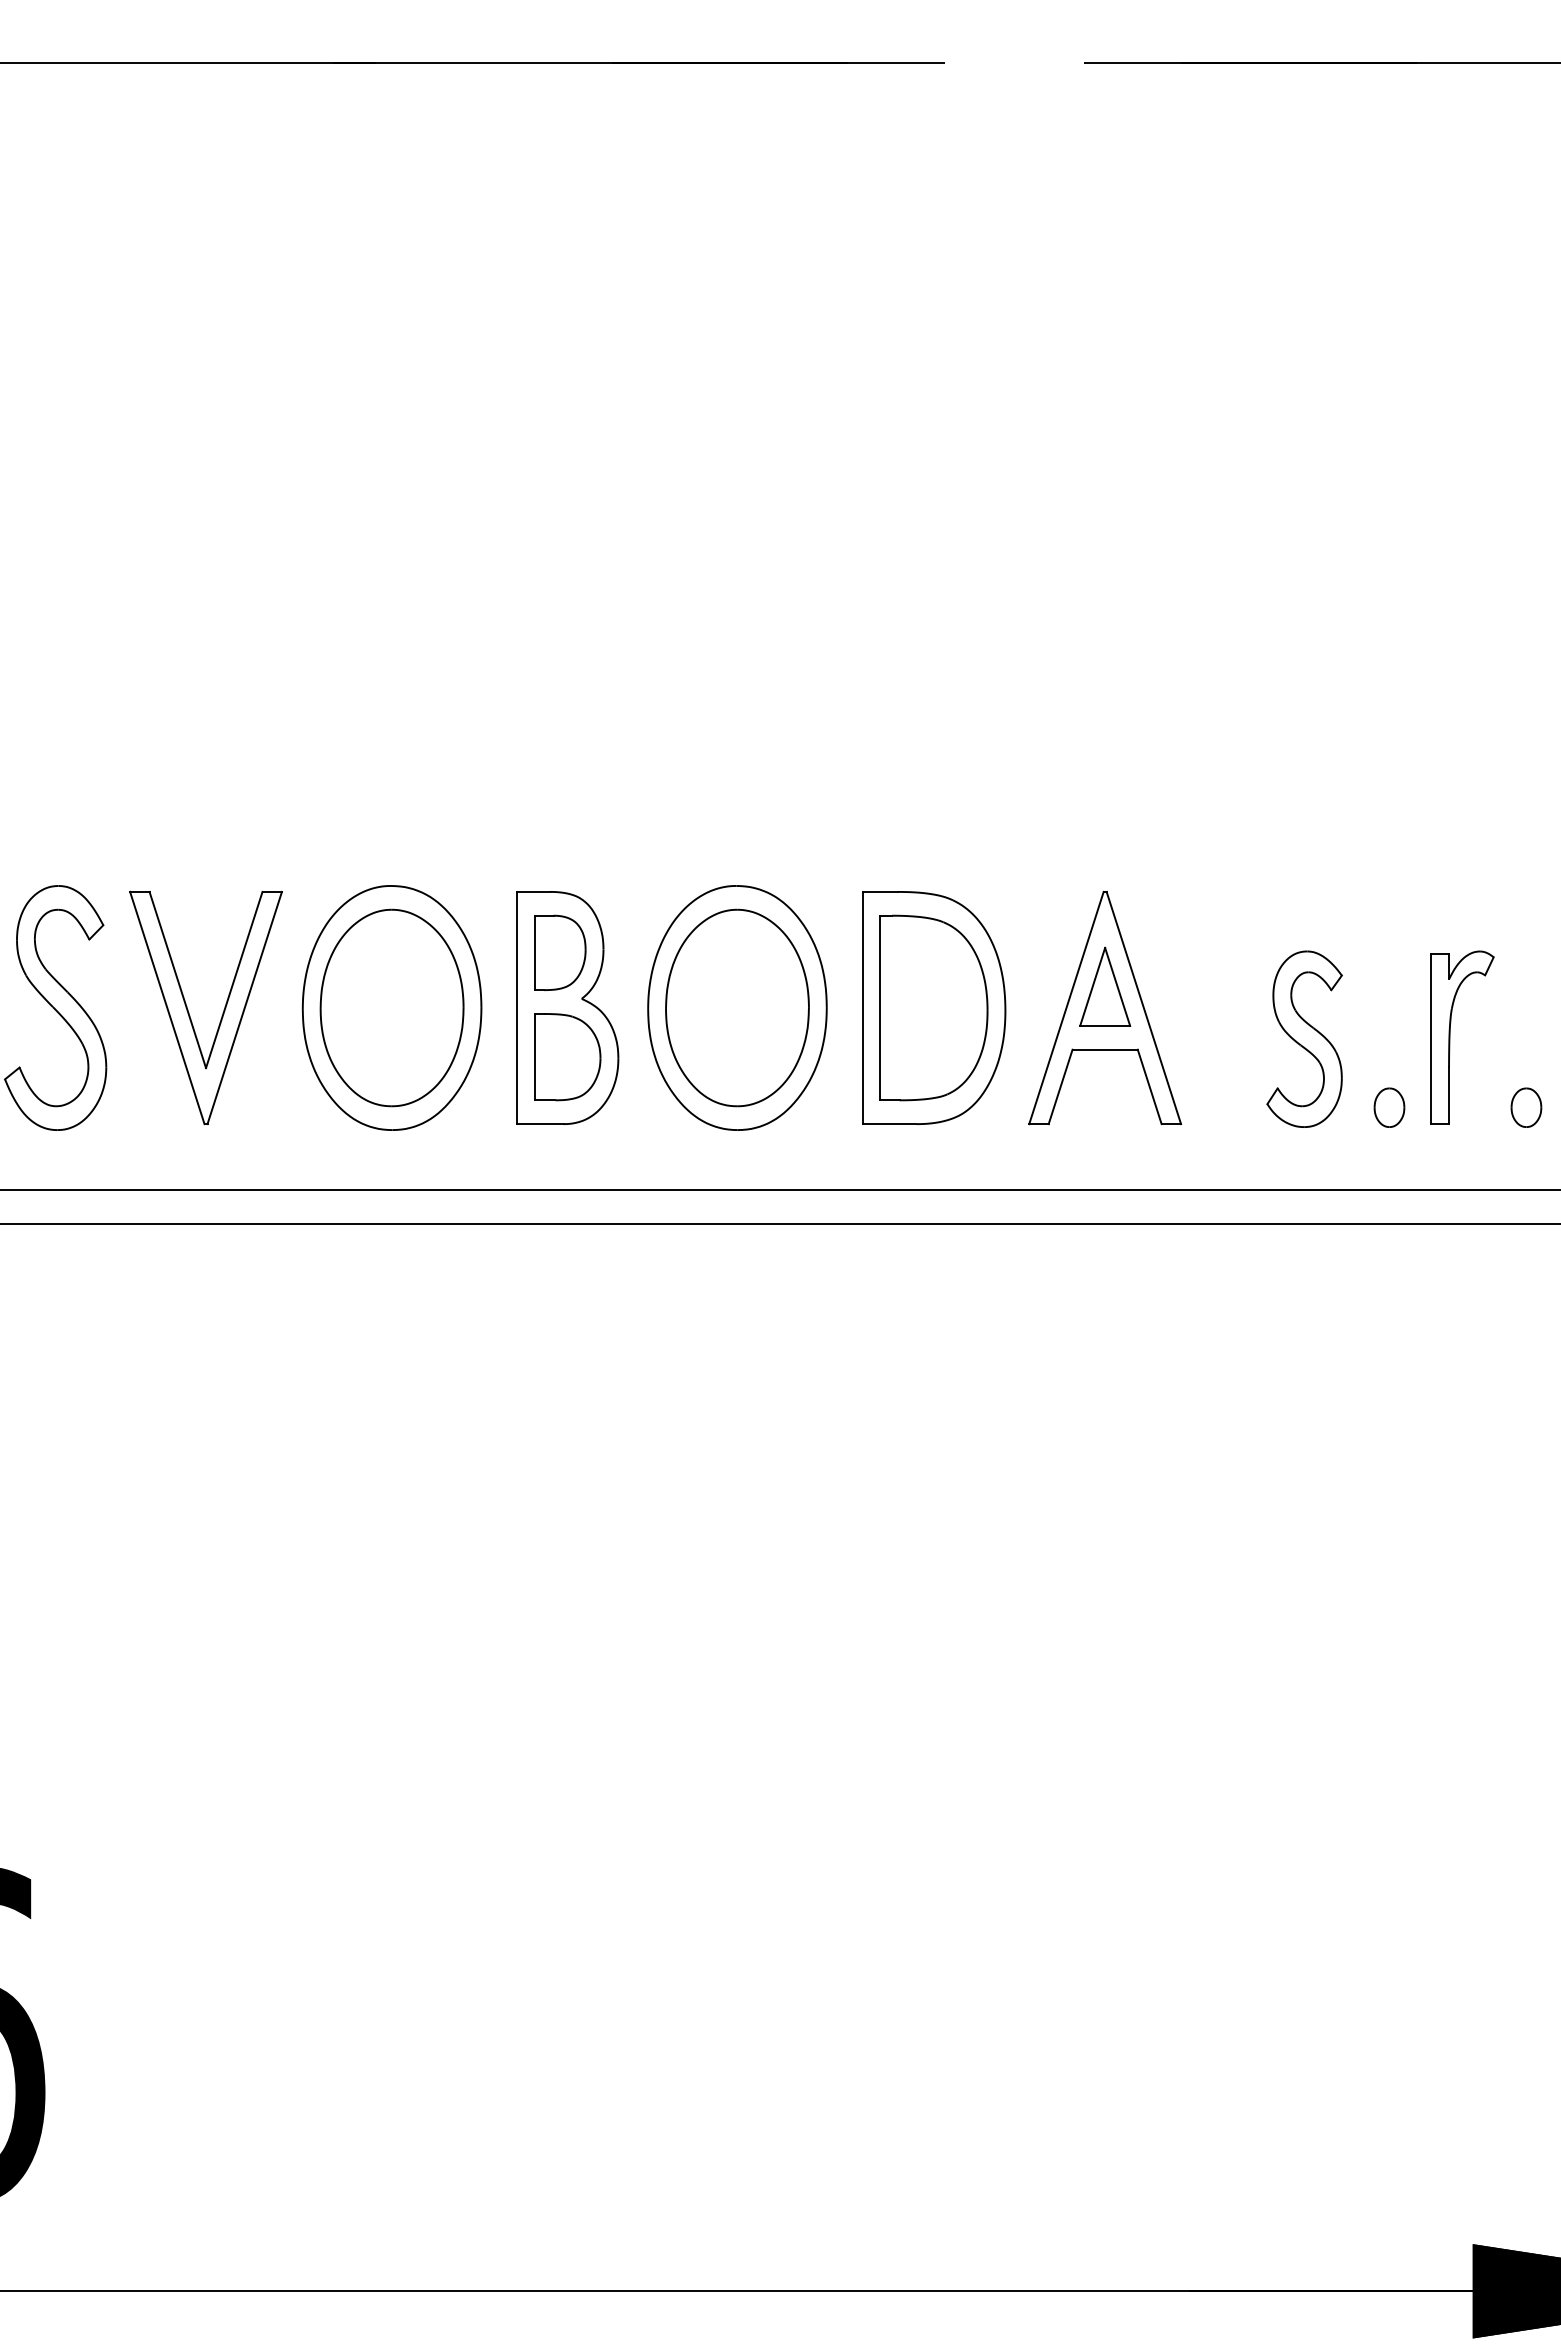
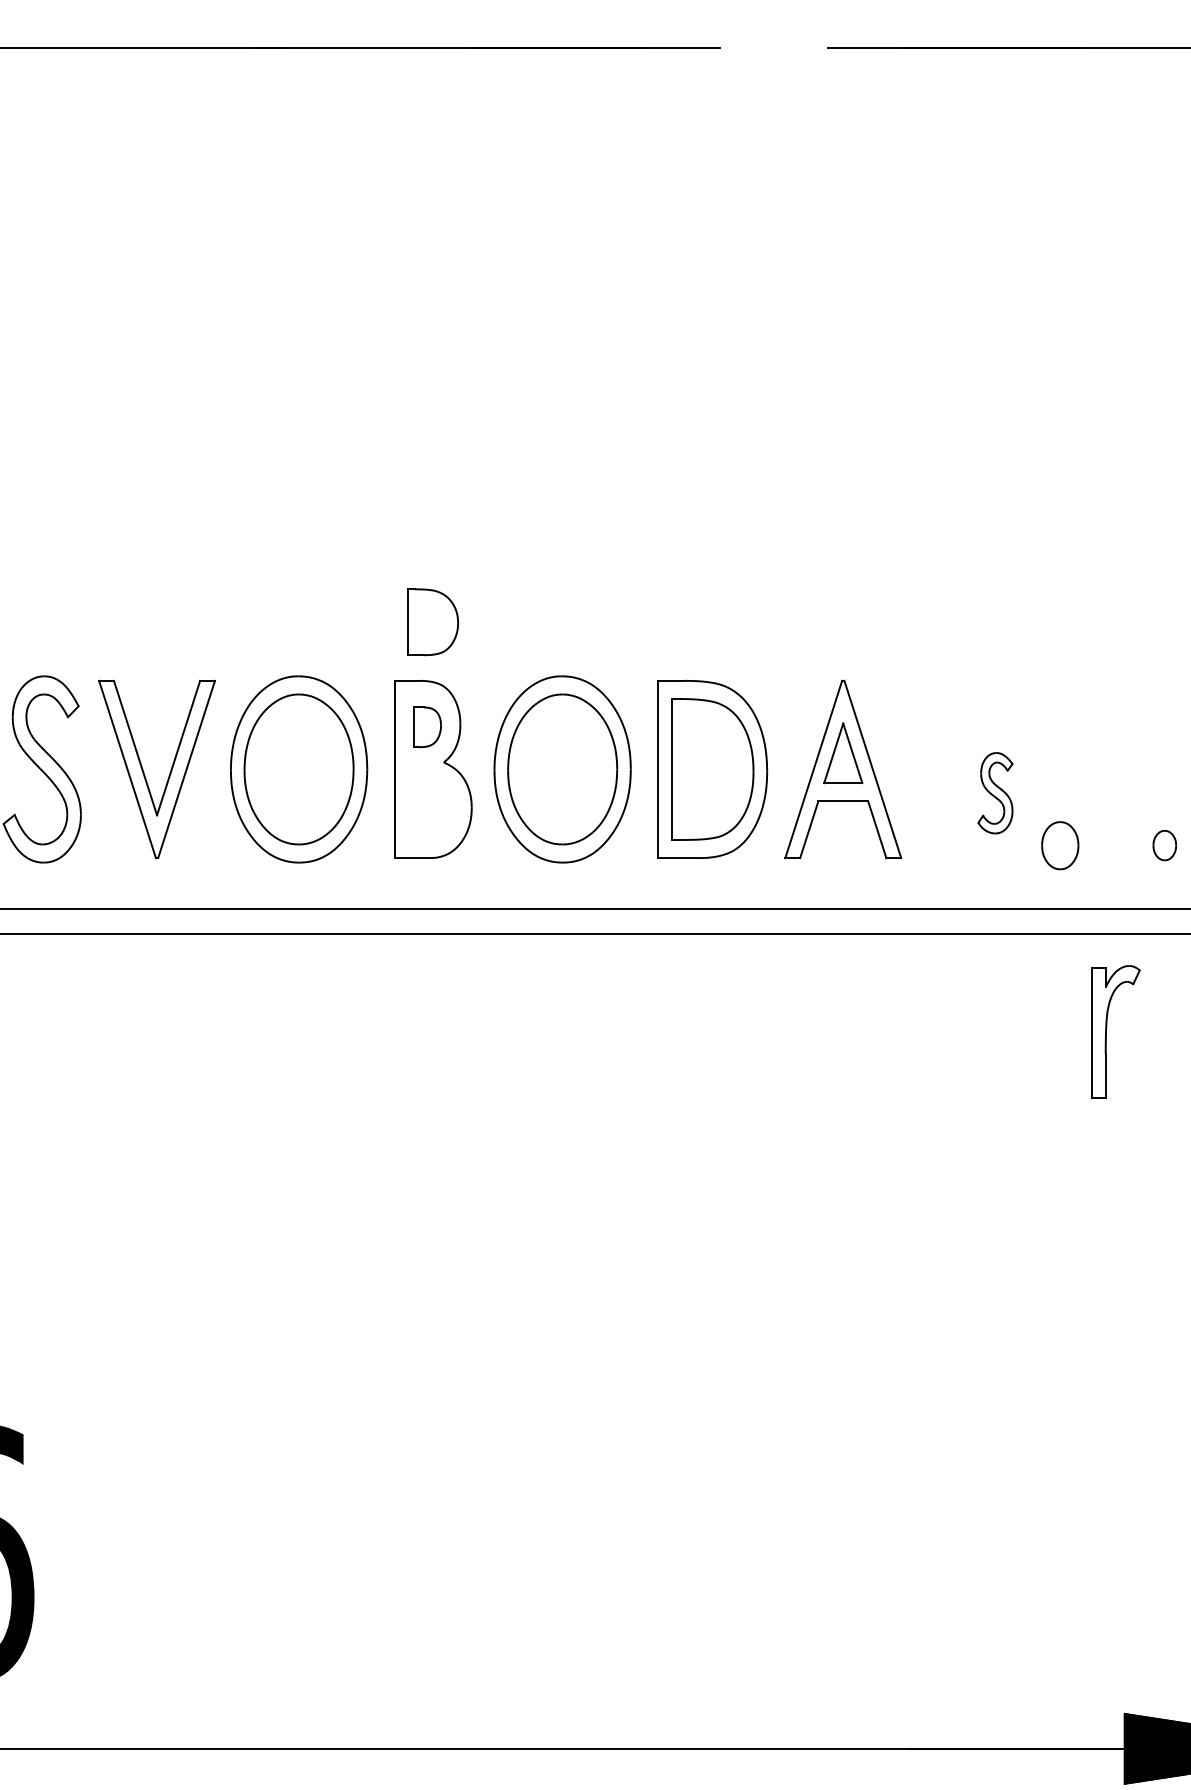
part: (560, 952) -> (427, 727), size x0.7
part: (1450, 1037) -> (1106, 1031), moved
part: (1304, 1038) -> (995, 792), size x0.6
part: (567, 1057) -> (432, 622), moved
part: (1389, 1107) -> (1060, 845), size x1.6

